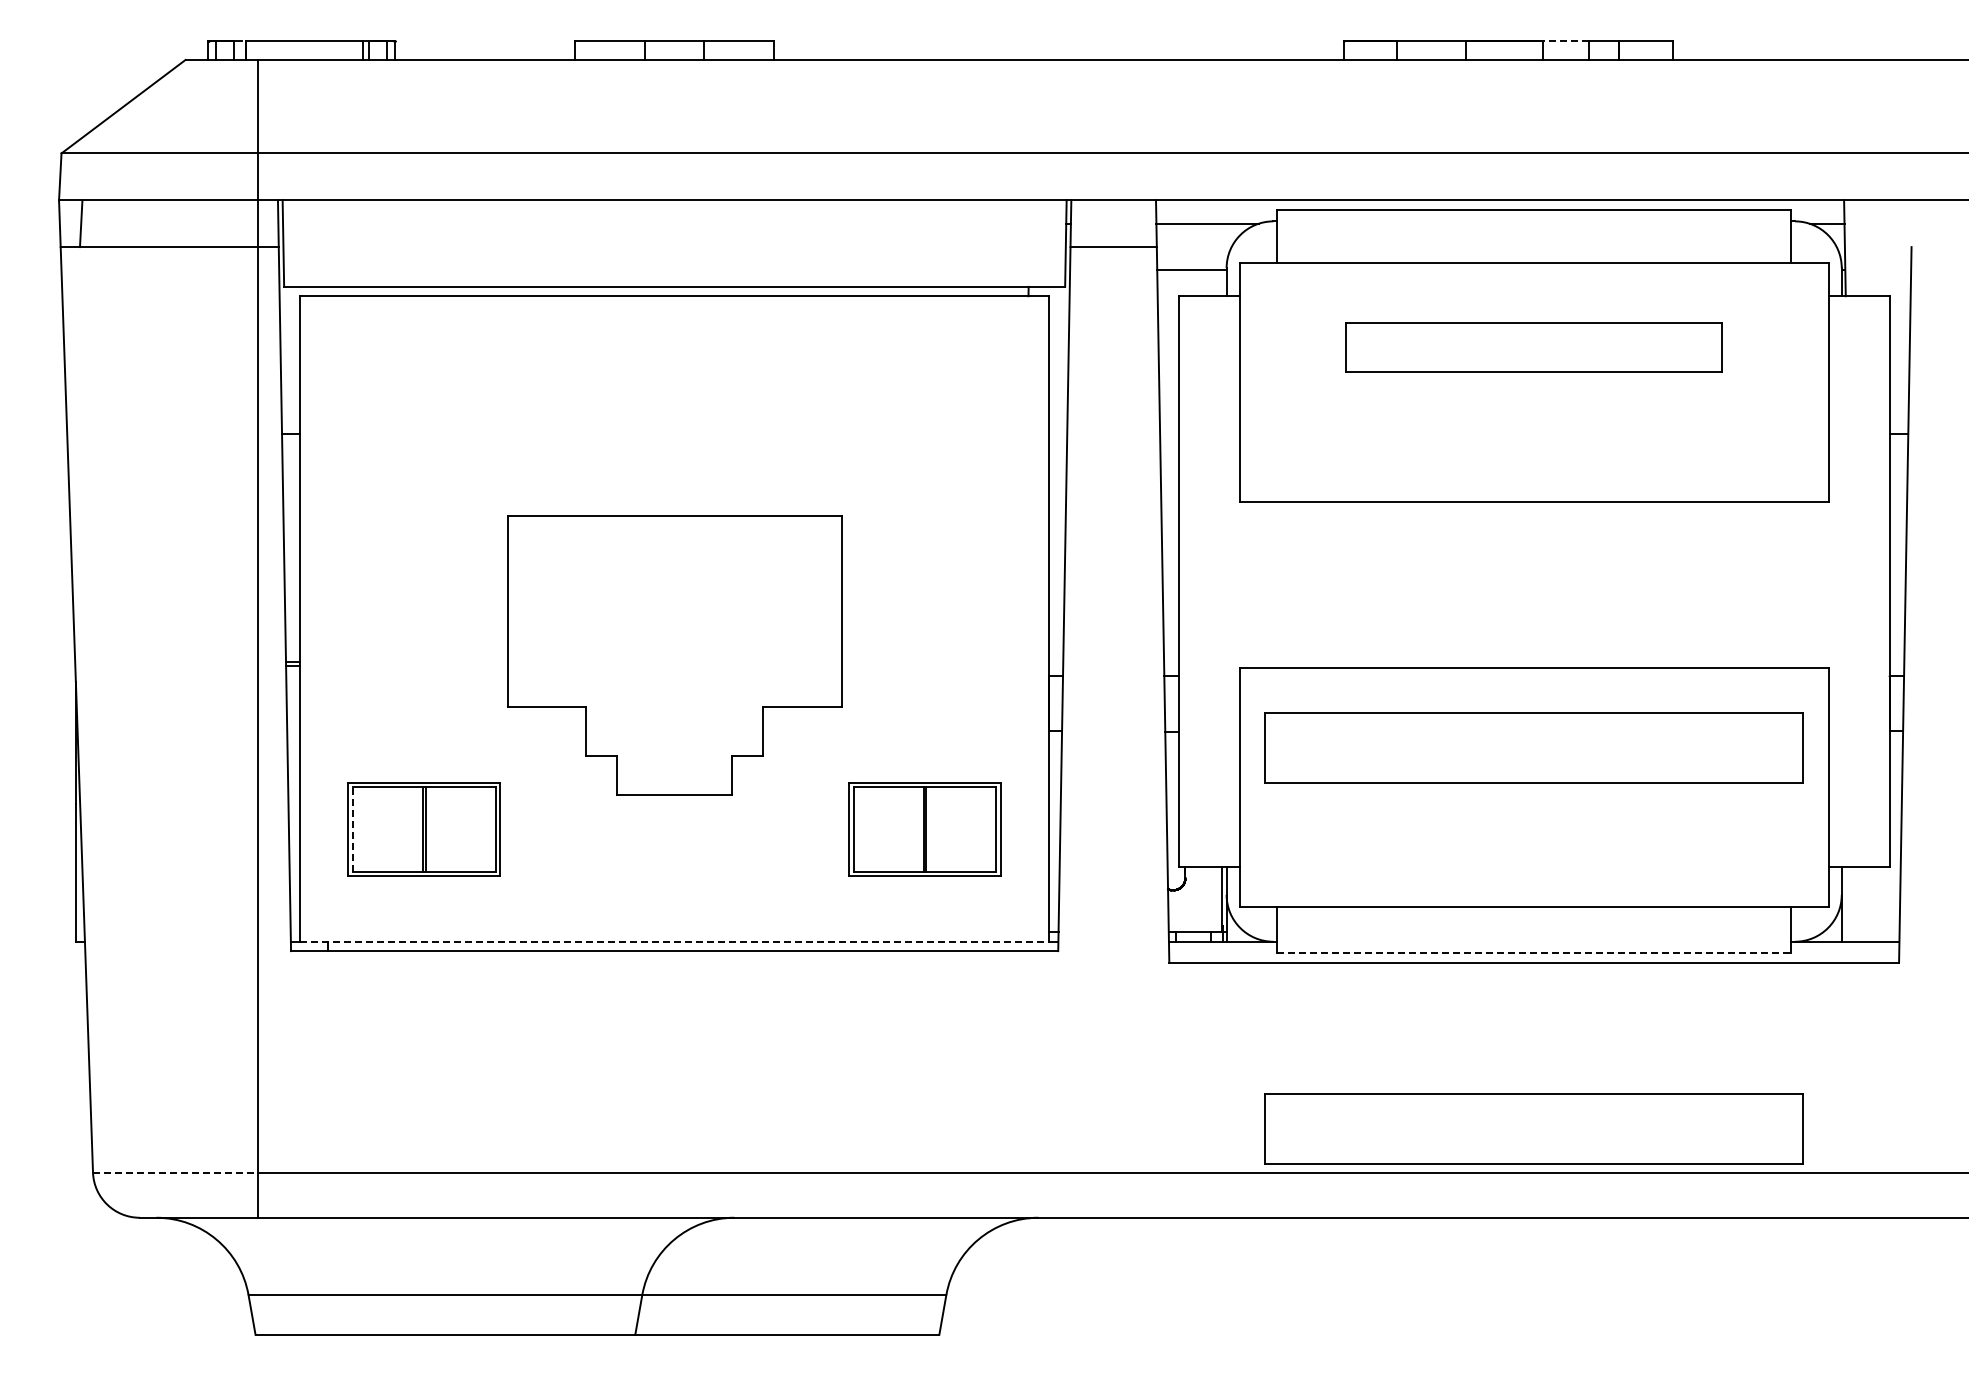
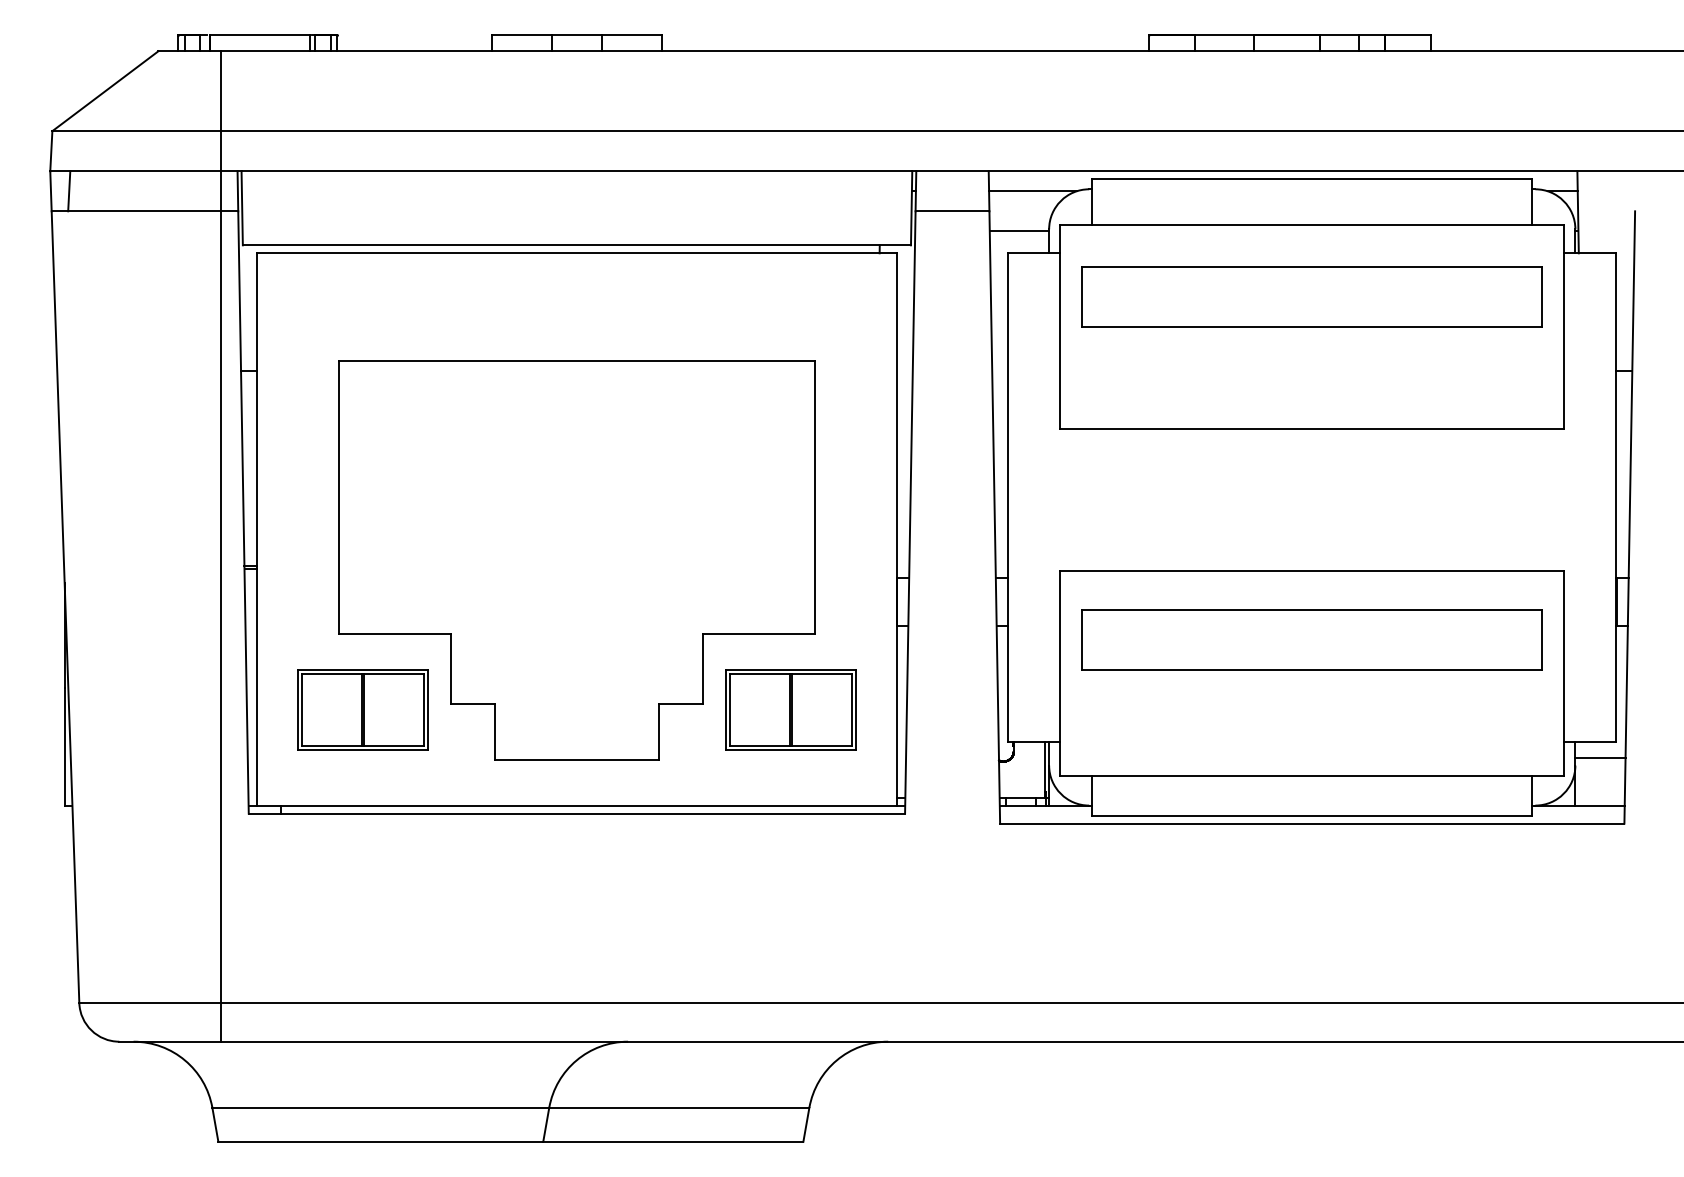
line: (1565, 41) -> (1339, 35), dashed -> solid
part: (1533, 347) -> (1311, 297), size x1.43
part: (674, 655) -> (576, 560), size x1.67
line: (353, 829) -> (302, 709), dashed -> solid
line: (1870, 885) -> (1599, 757), added
line: (675, 941) -> (577, 805), dashed -> solid
line: (1534, 953) -> (1312, 815), dashed -> solid
part: (1533, 1128) -> (1311, 965), removed
line: (175, 1172) -> (149, 1002), dashed -> solid

